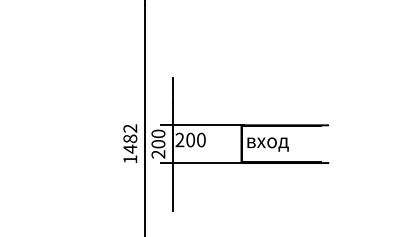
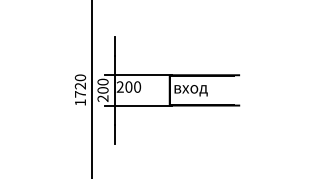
text: (130, 138) -> (80, 85), 1482 -> 1720

